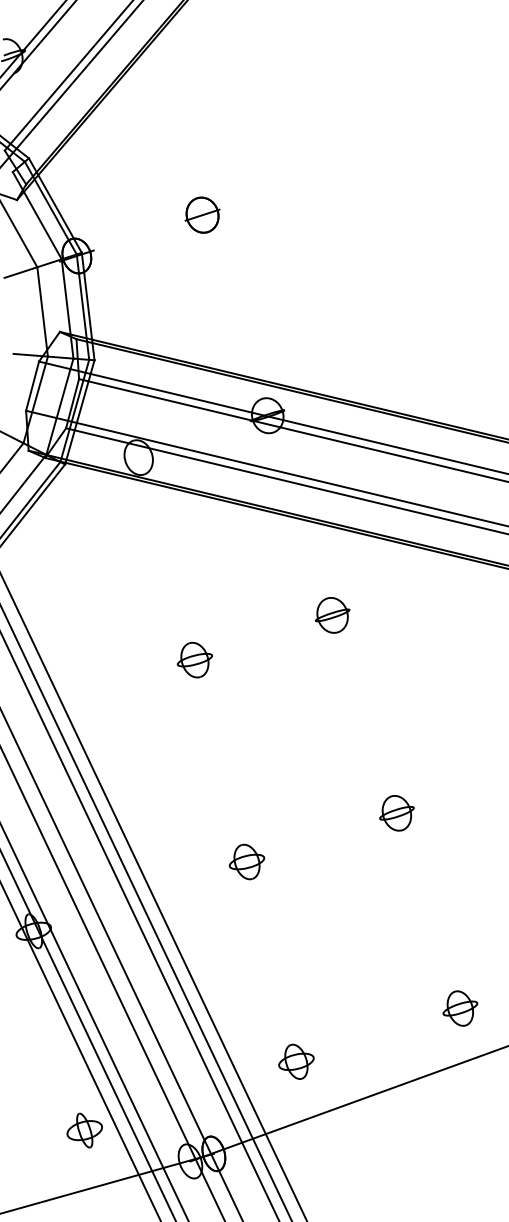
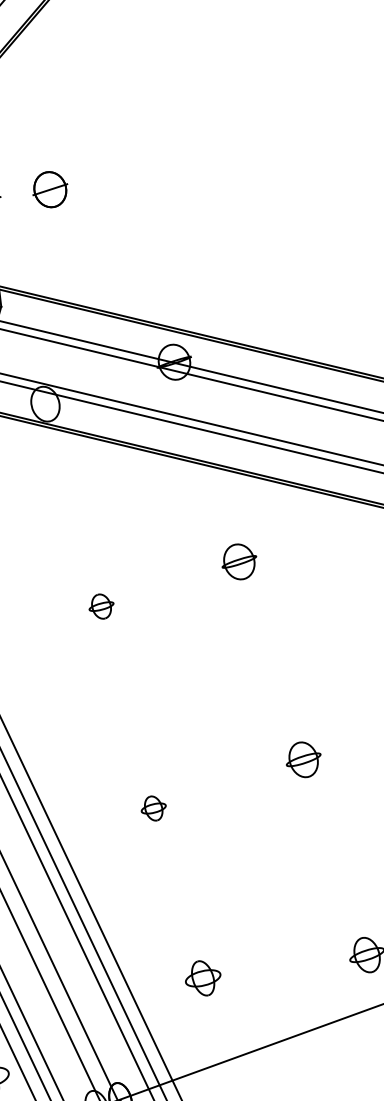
part: (202, 214) -> (50, 189), moved
part: (194, 659) -> (101, 606), size x0.7
part: (246, 861) -> (153, 808), size x0.7
part: (296, 1061) -> (203, 978), moved

